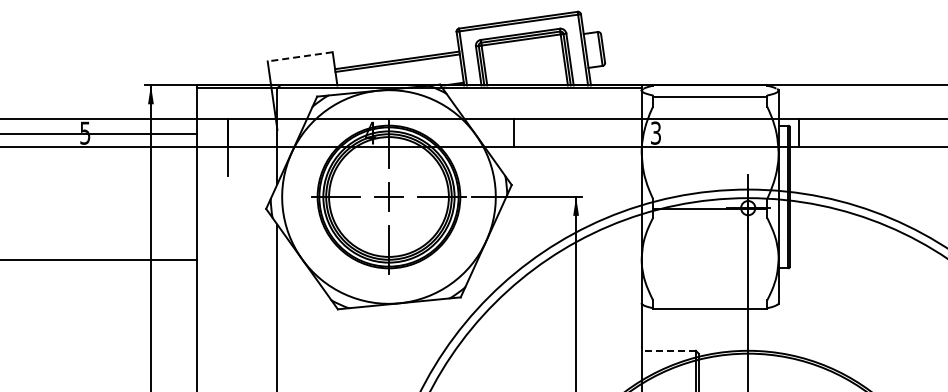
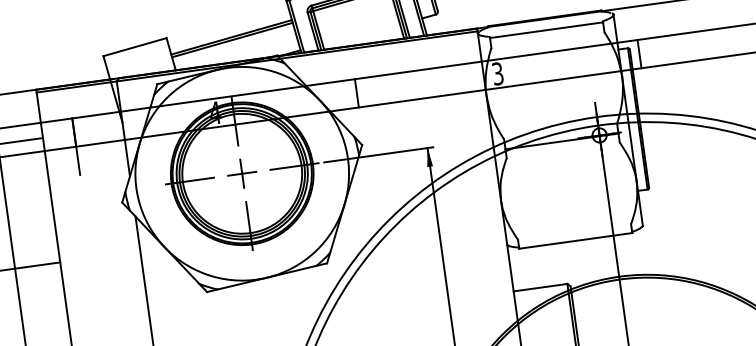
line: (300, 56) -> (135, 46), dashed -> solid
line: (668, 350) -> (540, 287), dashed -> solid

